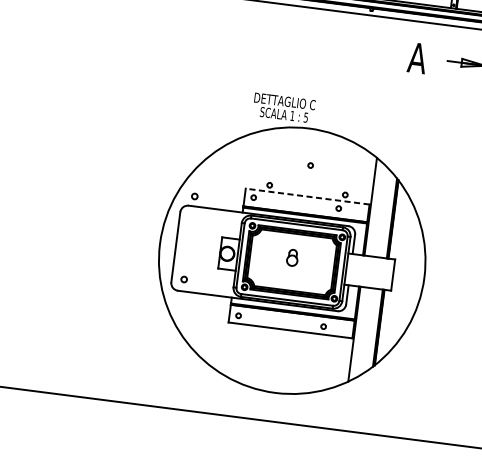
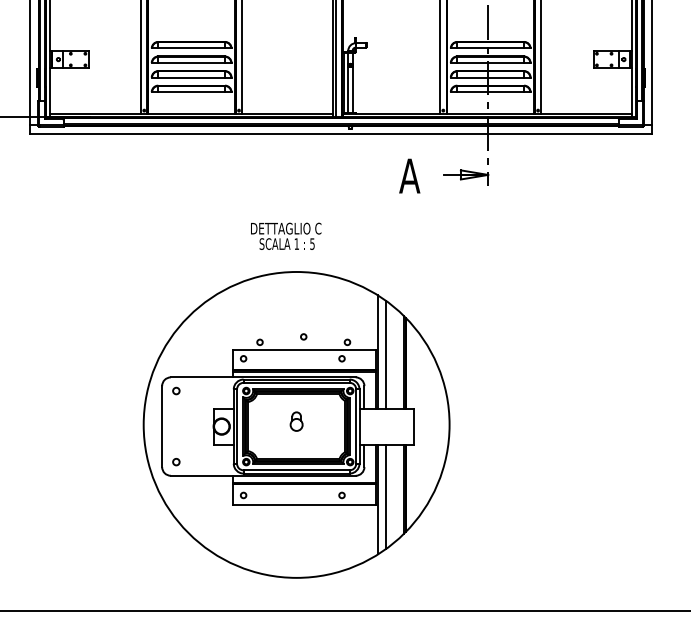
text: (284, 107) -> (286, 235), moved
circle: (310, 165) -> (303, 336), moved
circle: (194, 196) -> (176, 390), moved
line: (307, 196) -> (304, 349), dashed -> solid
line: (376, 209) -> (385, 354), added
line: (361, 332) -> (385, 496), added

